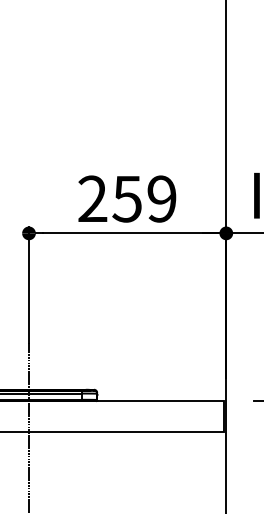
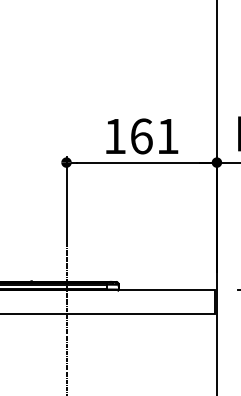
text: (127, 199) -> (141, 136), 259 -> 161

